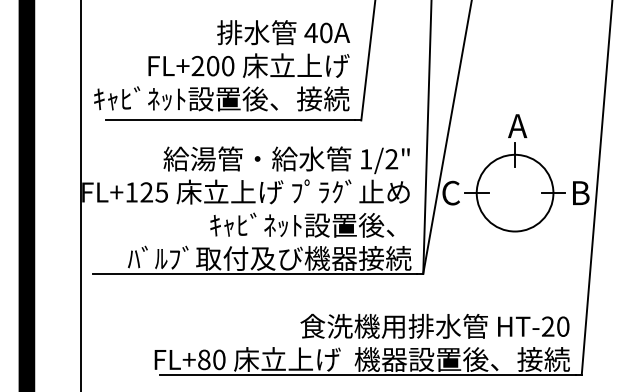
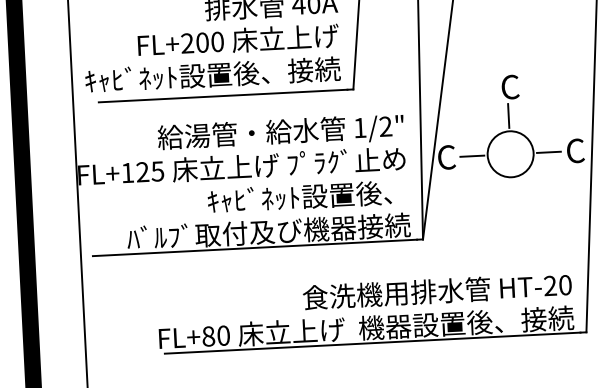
text: (517, 125) -> (509, 86), A -> C
circle: (514, 192) -> (510, 153), size x0.6
text: (580, 192) -> (575, 150), B -> C

